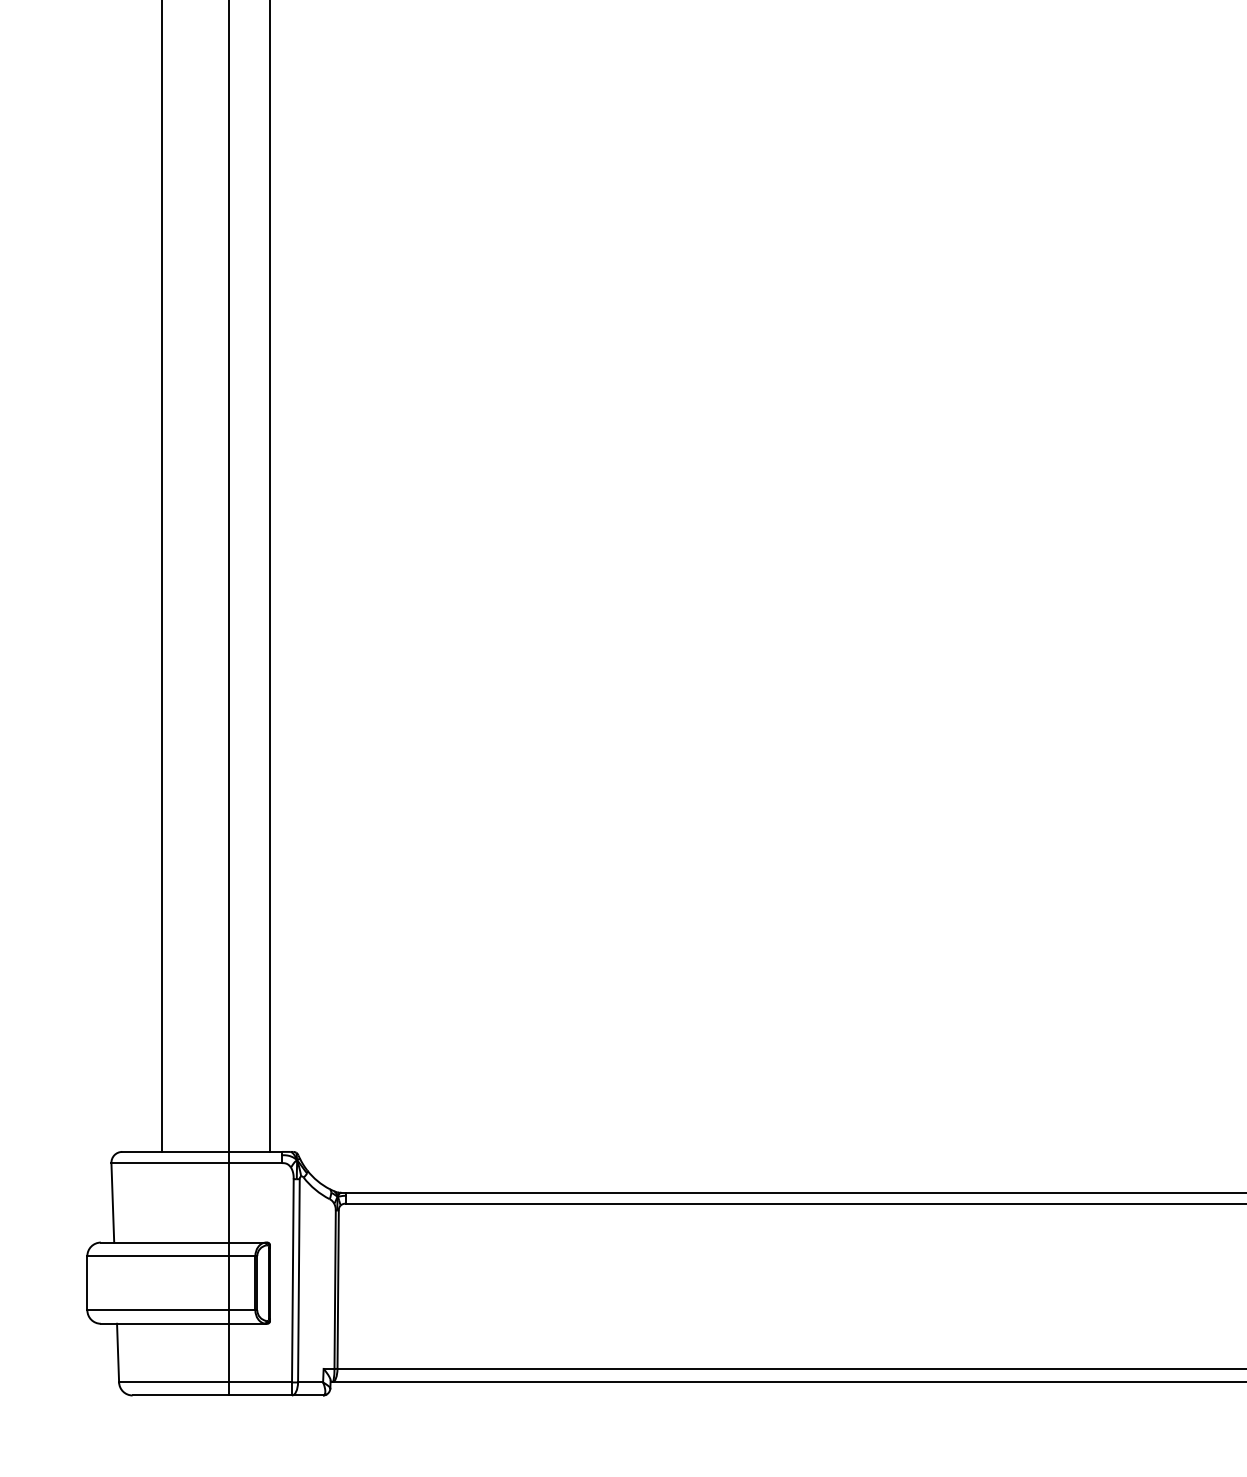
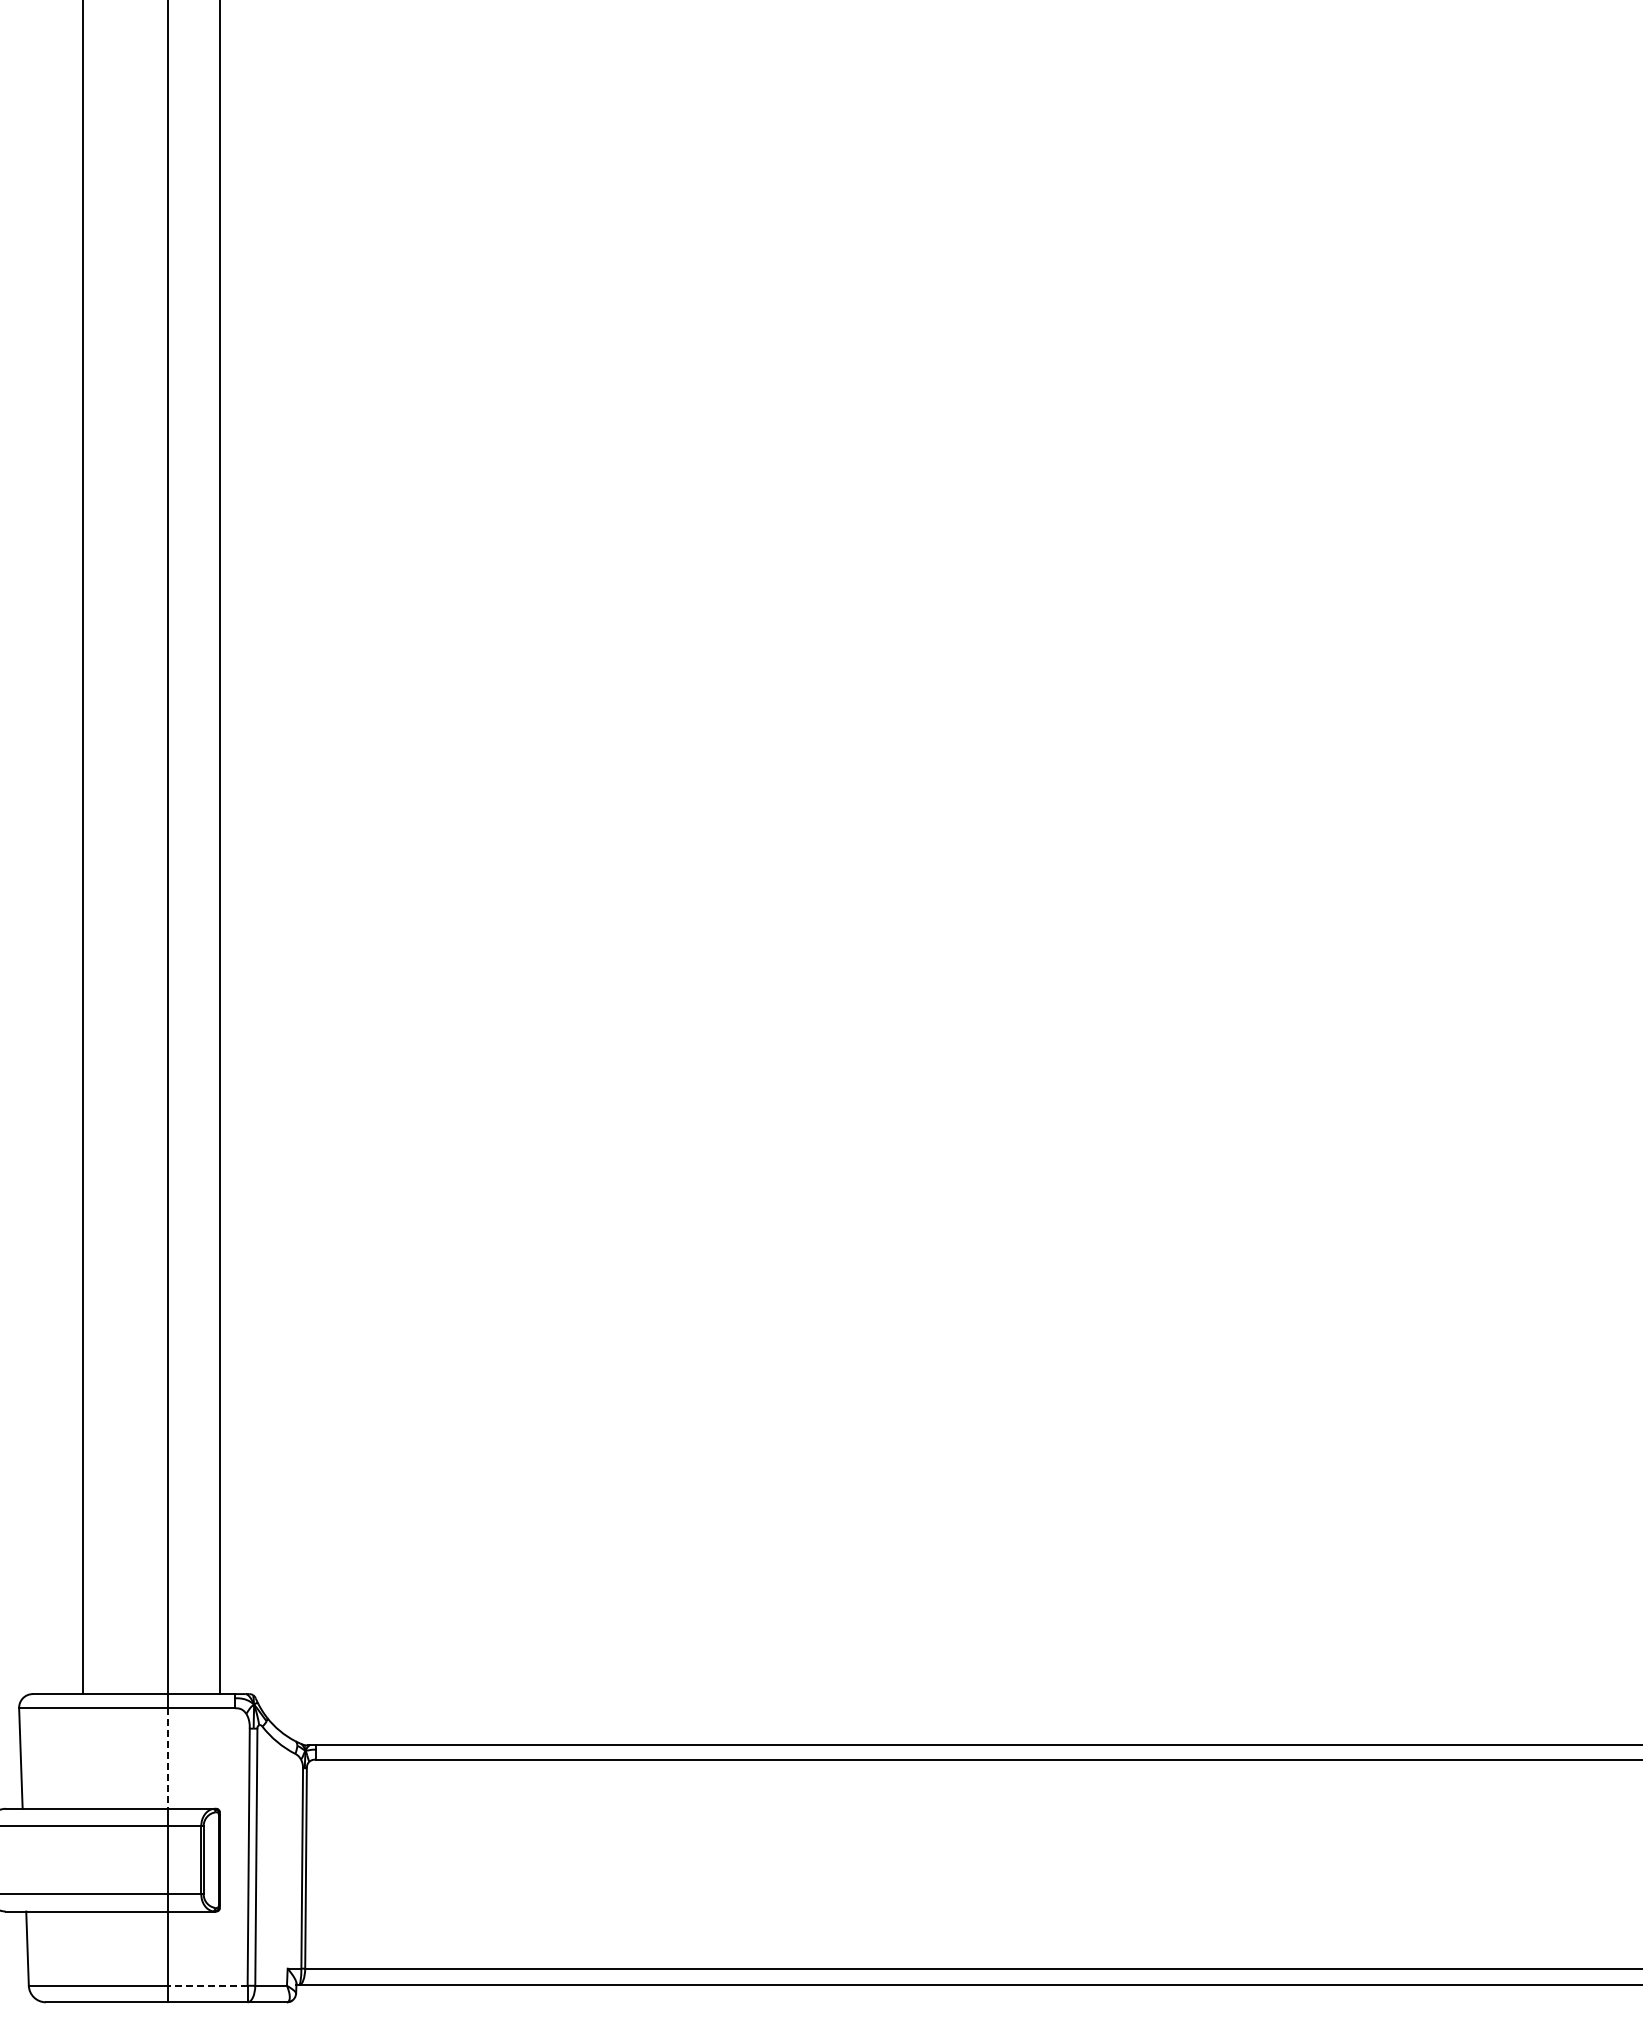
line: (229, 1203) -> (168, 1759), solid -> dashed
line: (261, 1382) -> (208, 1985), solid -> dashed

